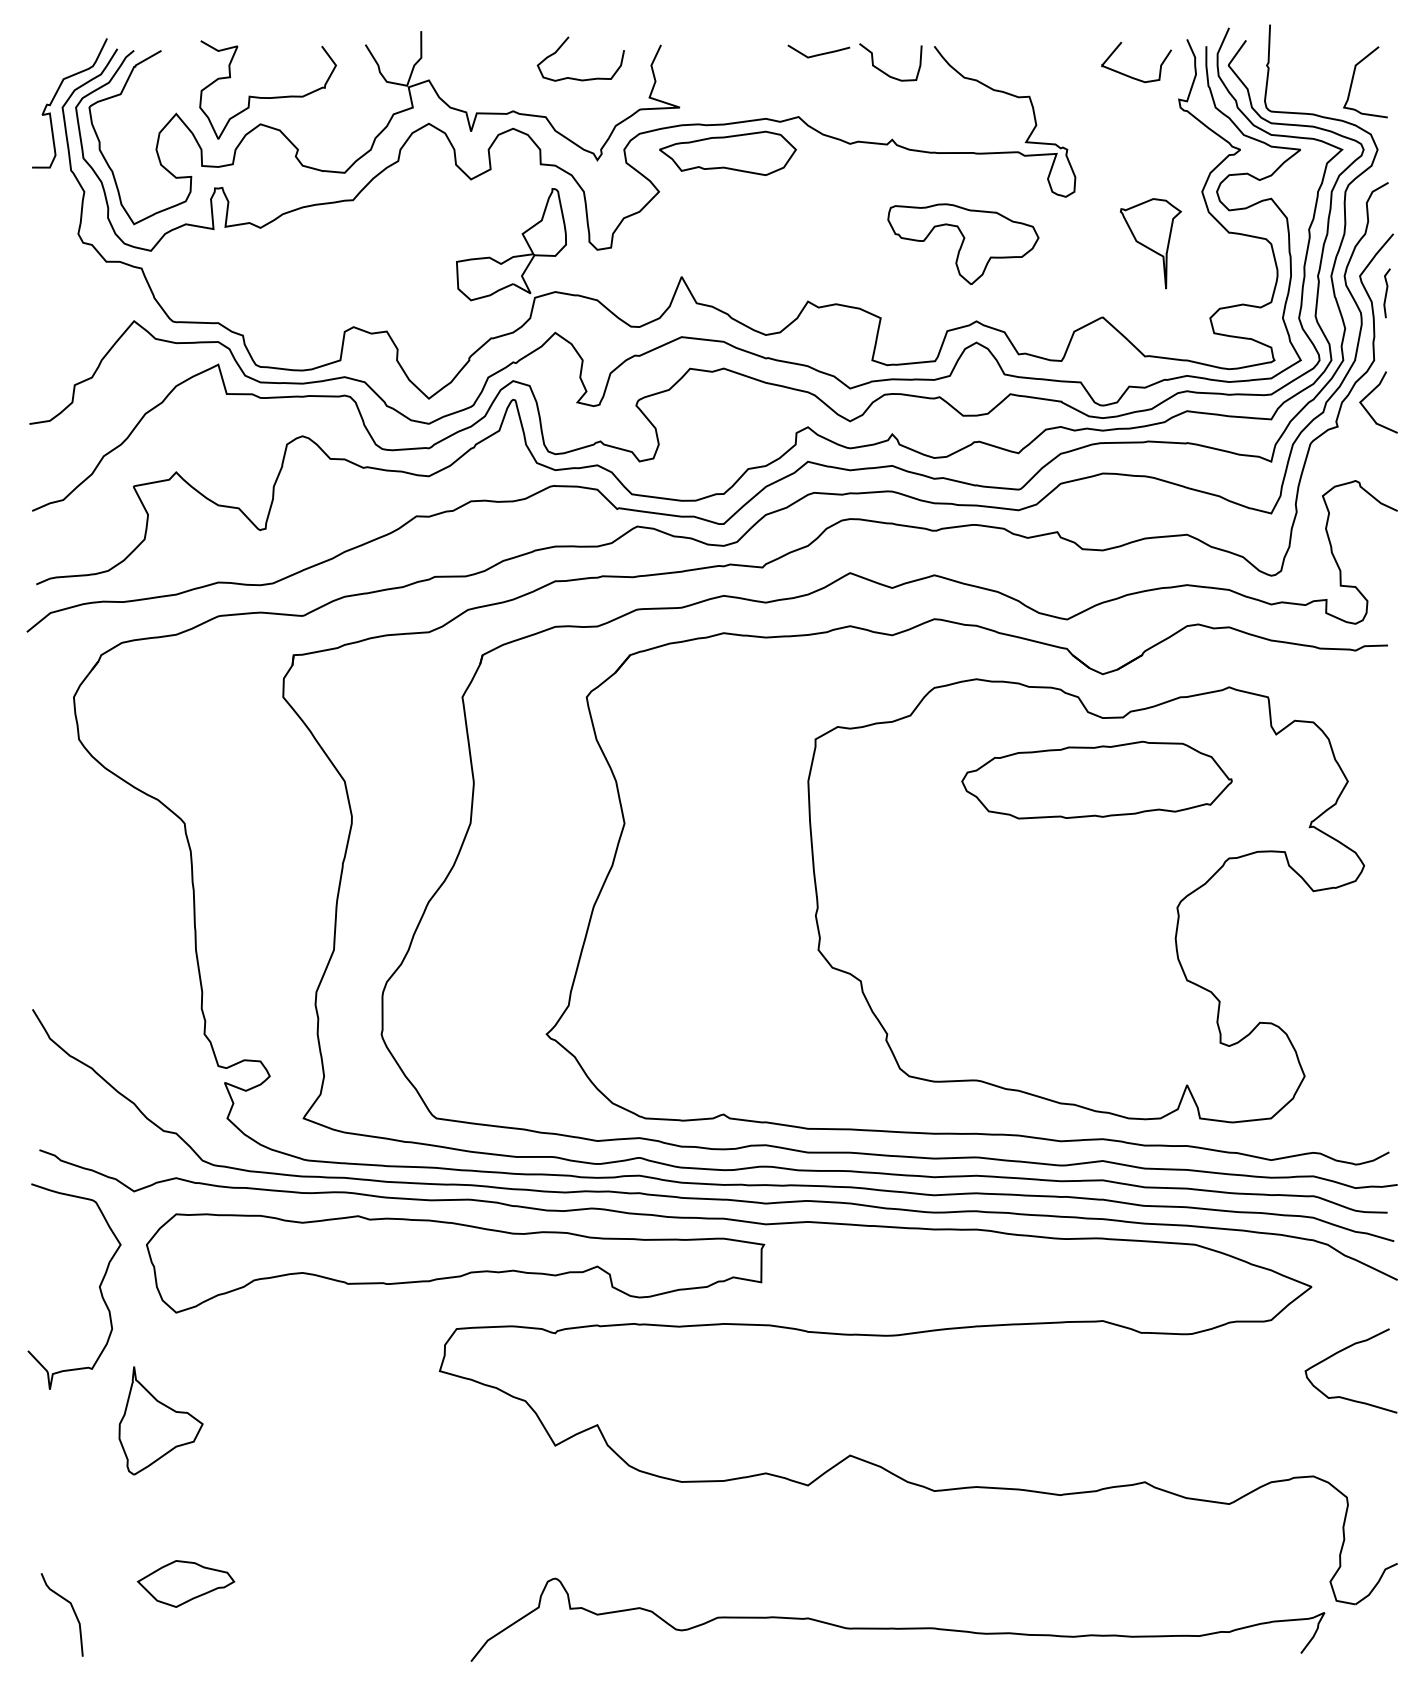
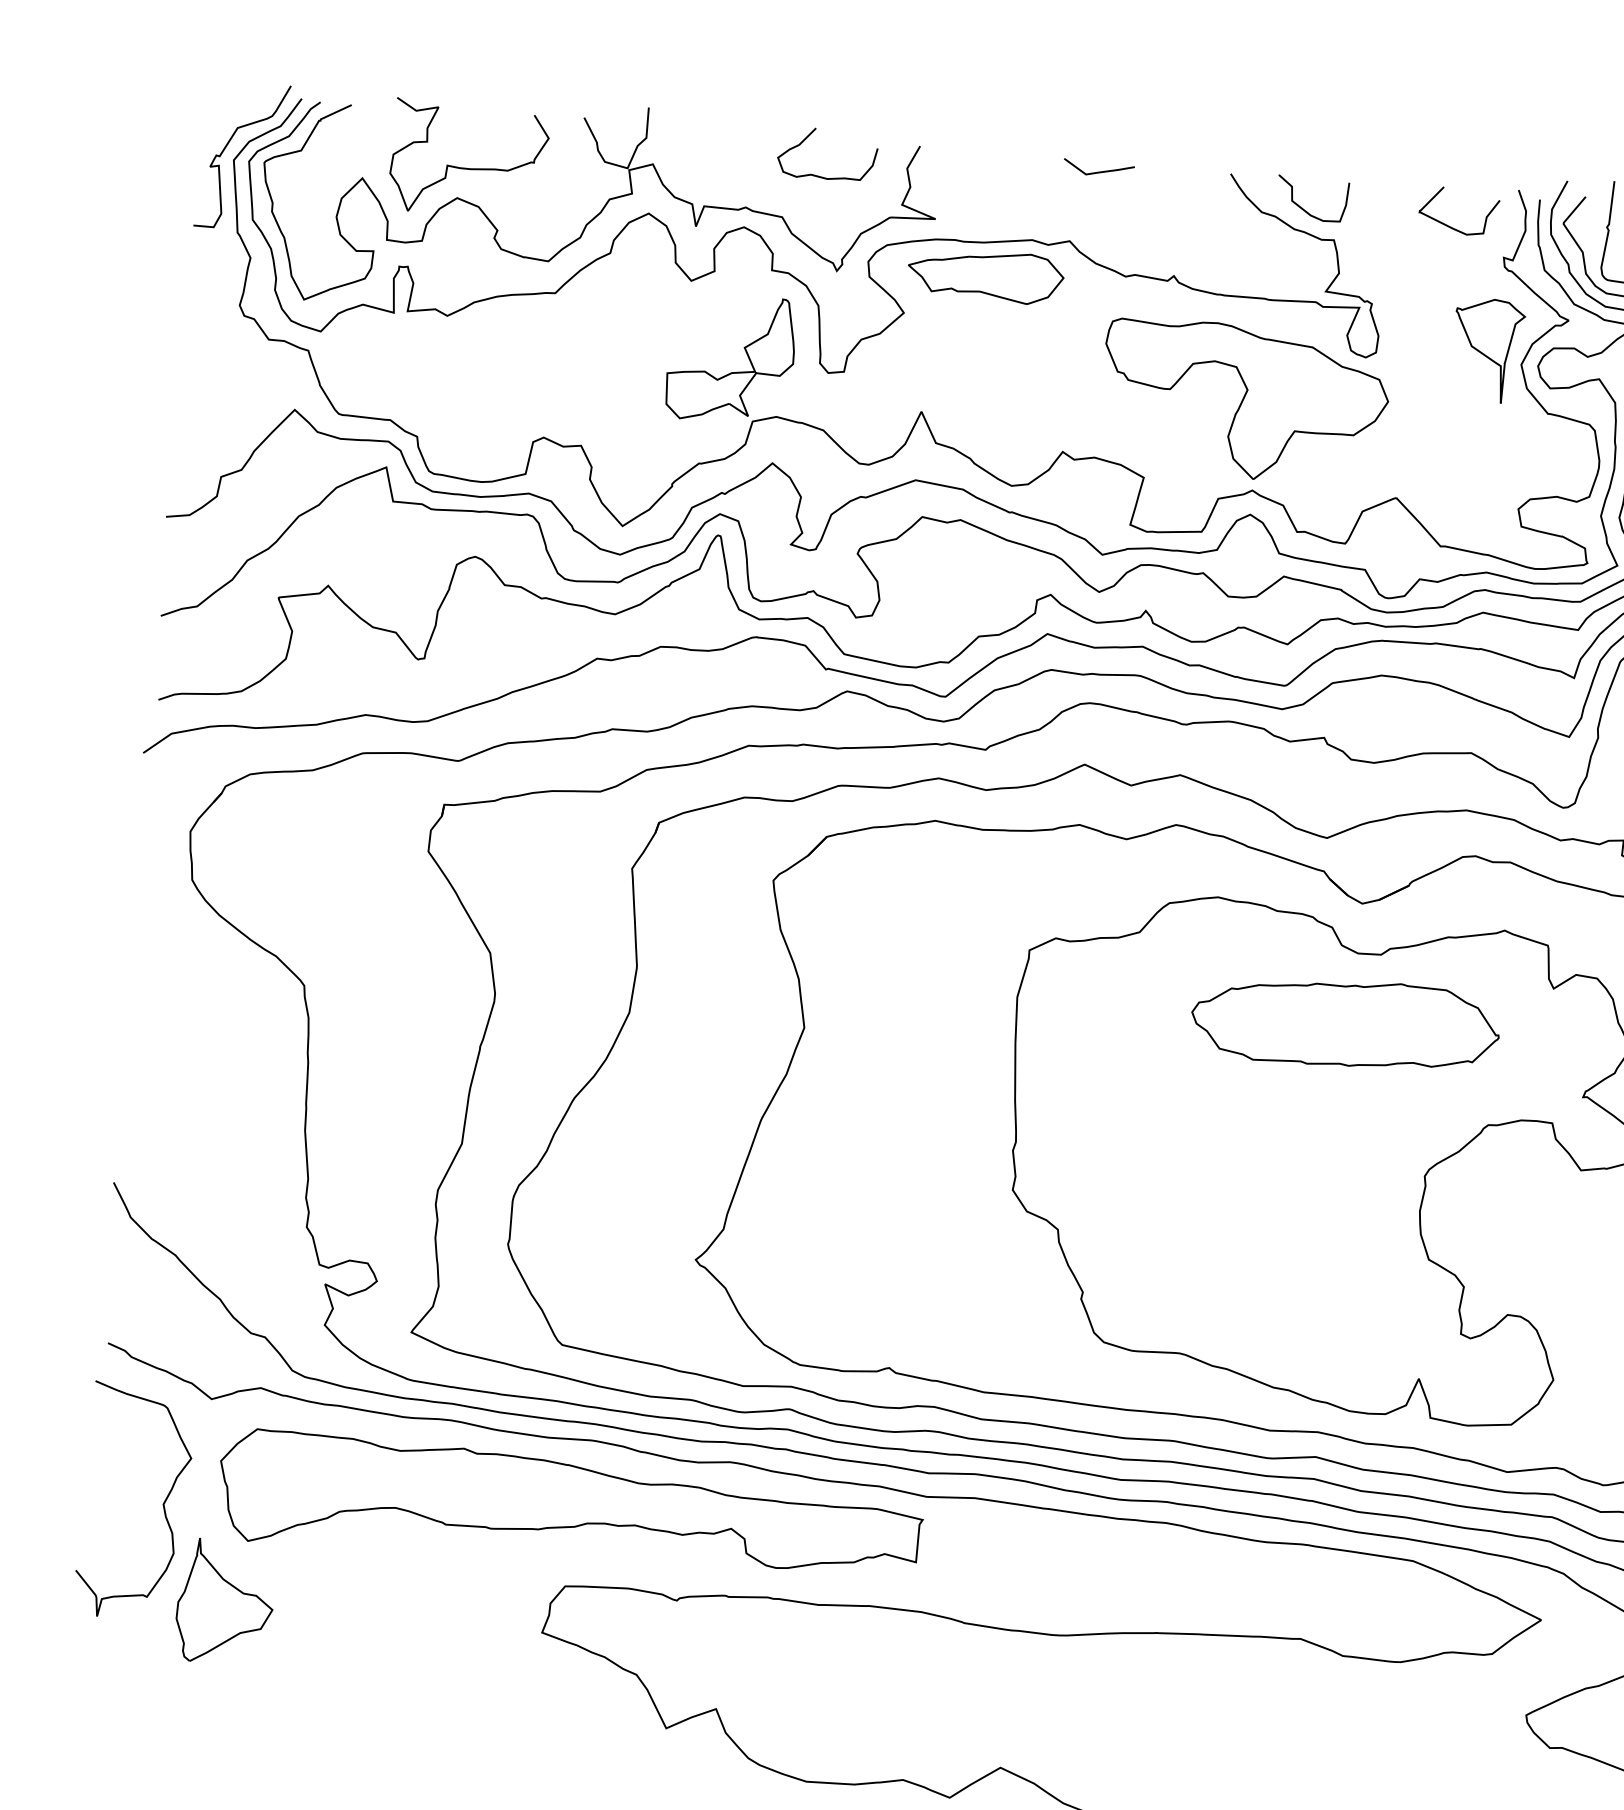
curve: (884, 71) -> (1304, 208), moved
part: (963, 243) -> (1245, 400), size x1.67
part: (1150, 243) -> (1487, 350), moved
part: (160, 1420) -> (224, 1601), moved

